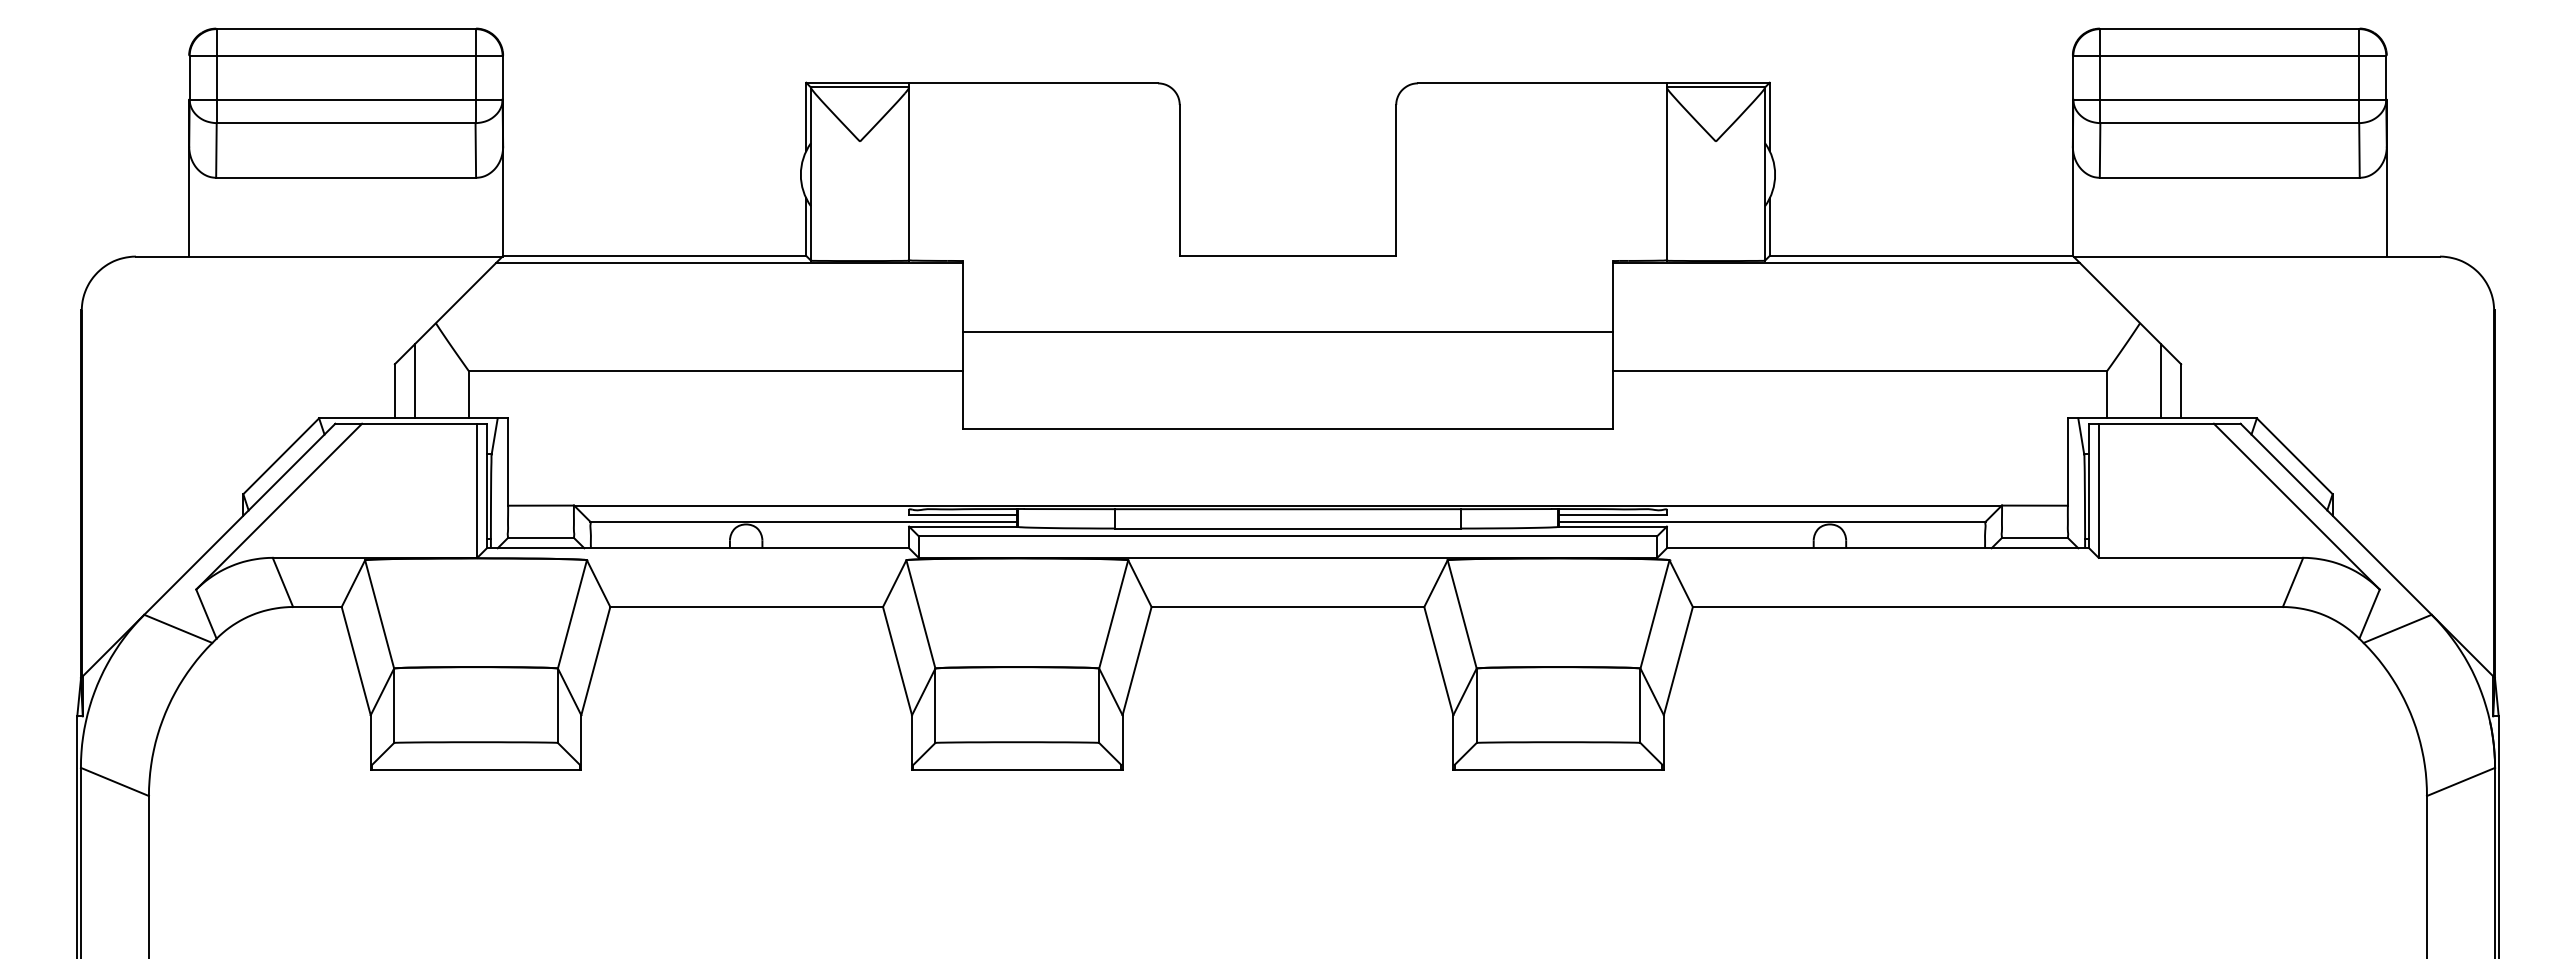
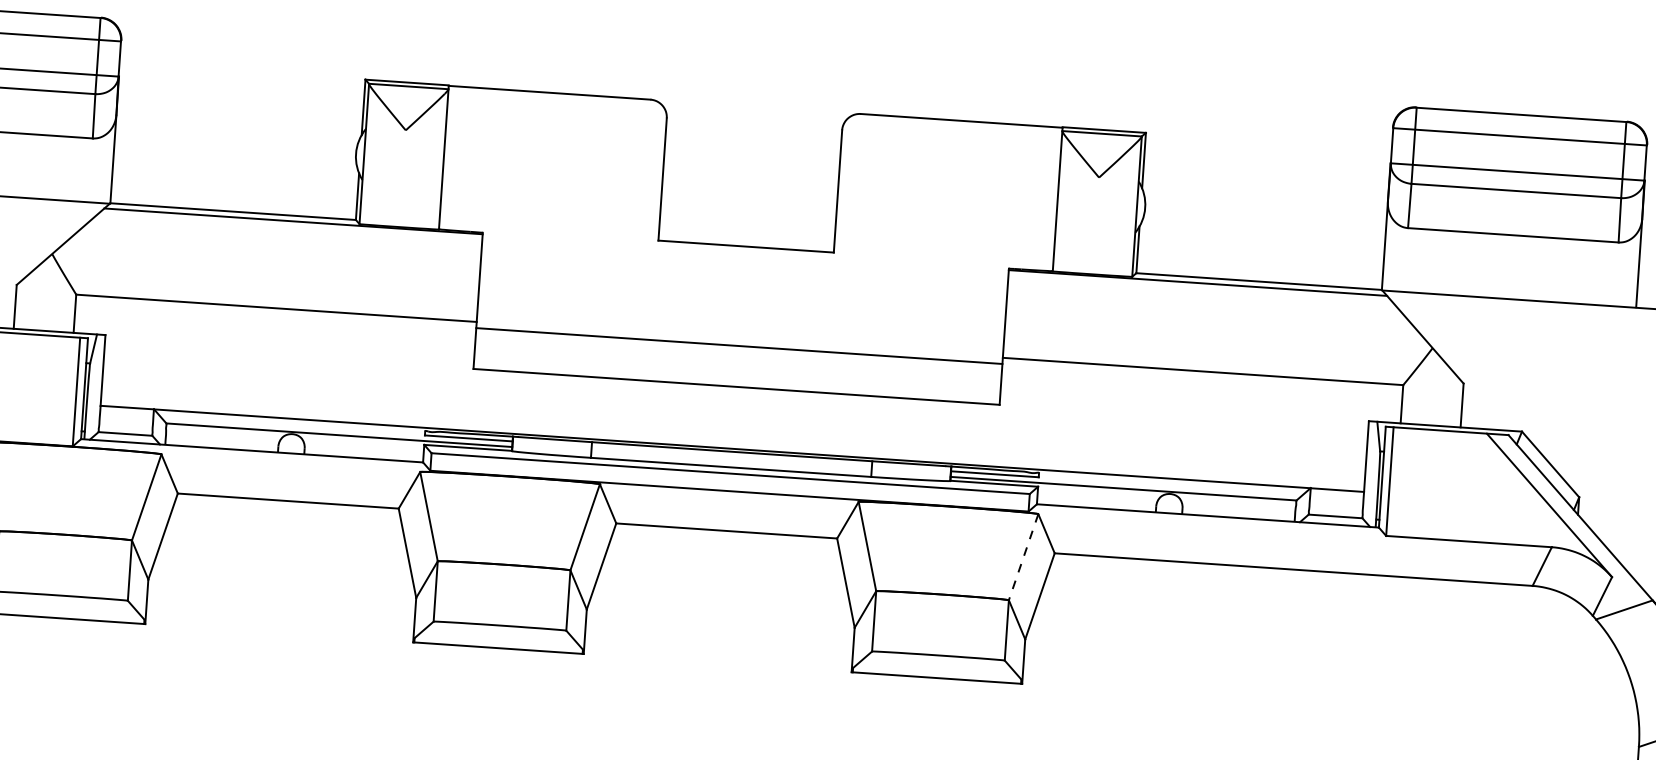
line: (1287, 331) -> (738, 345), moved
line: (414, 381) -> (31, 300), removed
line: (2161, 381) -> (1446, 396), removed
line: (1654, 614) -> (1023, 557), solid -> dashed

